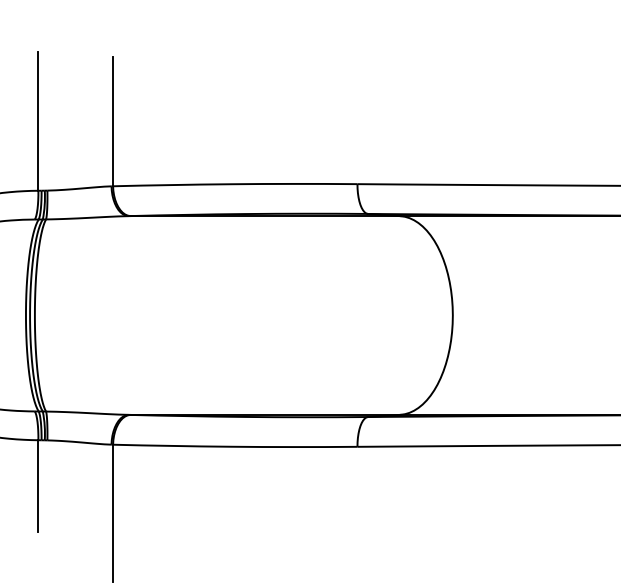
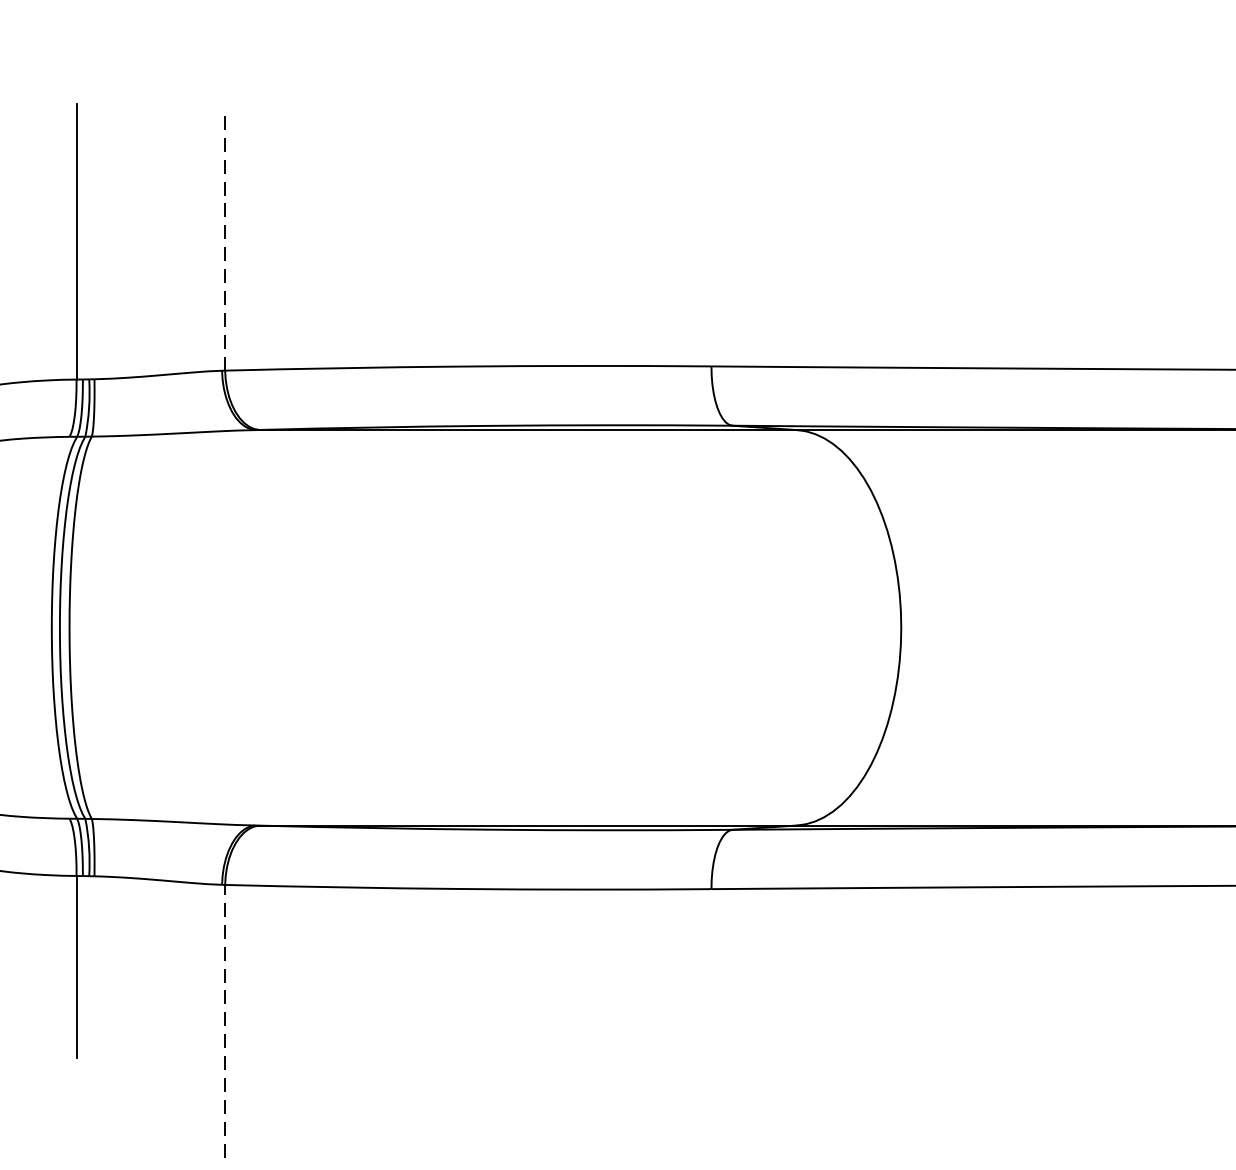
line: (113, 121) -> (225, 241), solid -> dashed
line: (113, 513) -> (225, 1021), solid -> dashed

